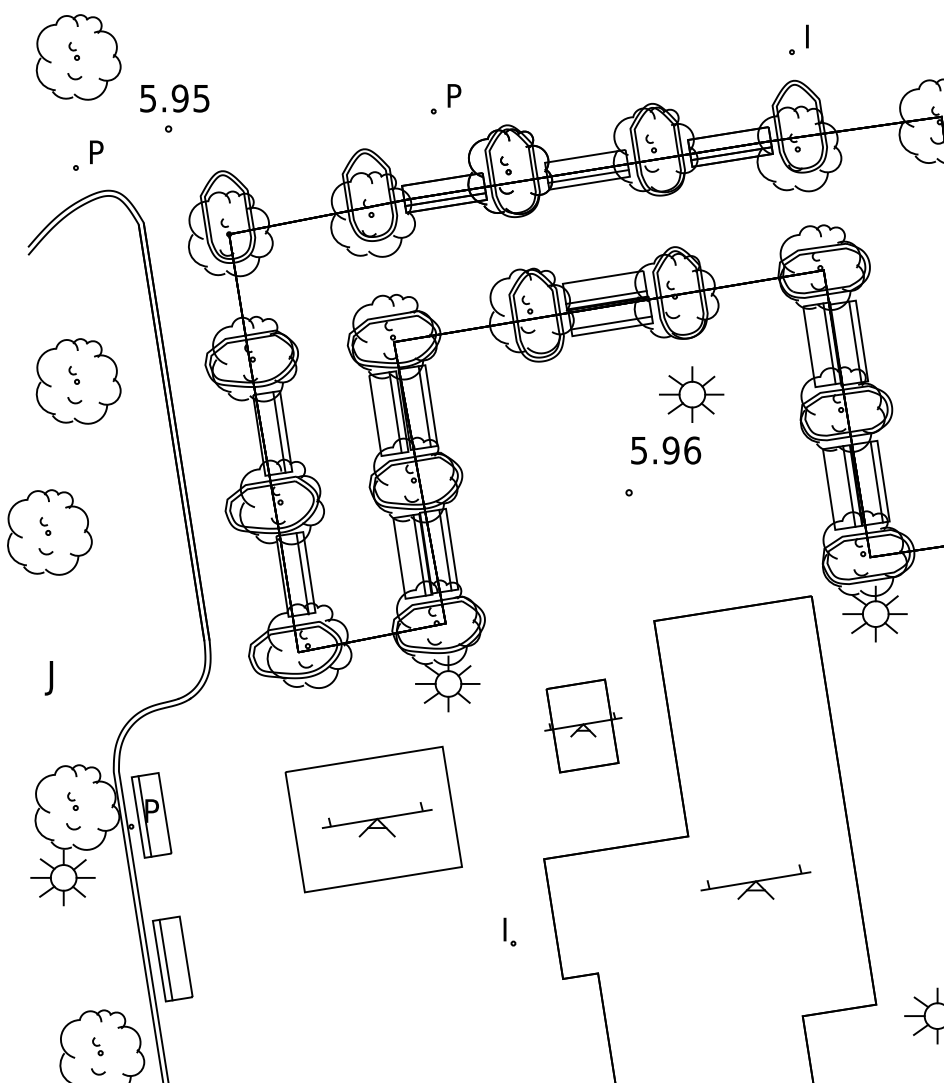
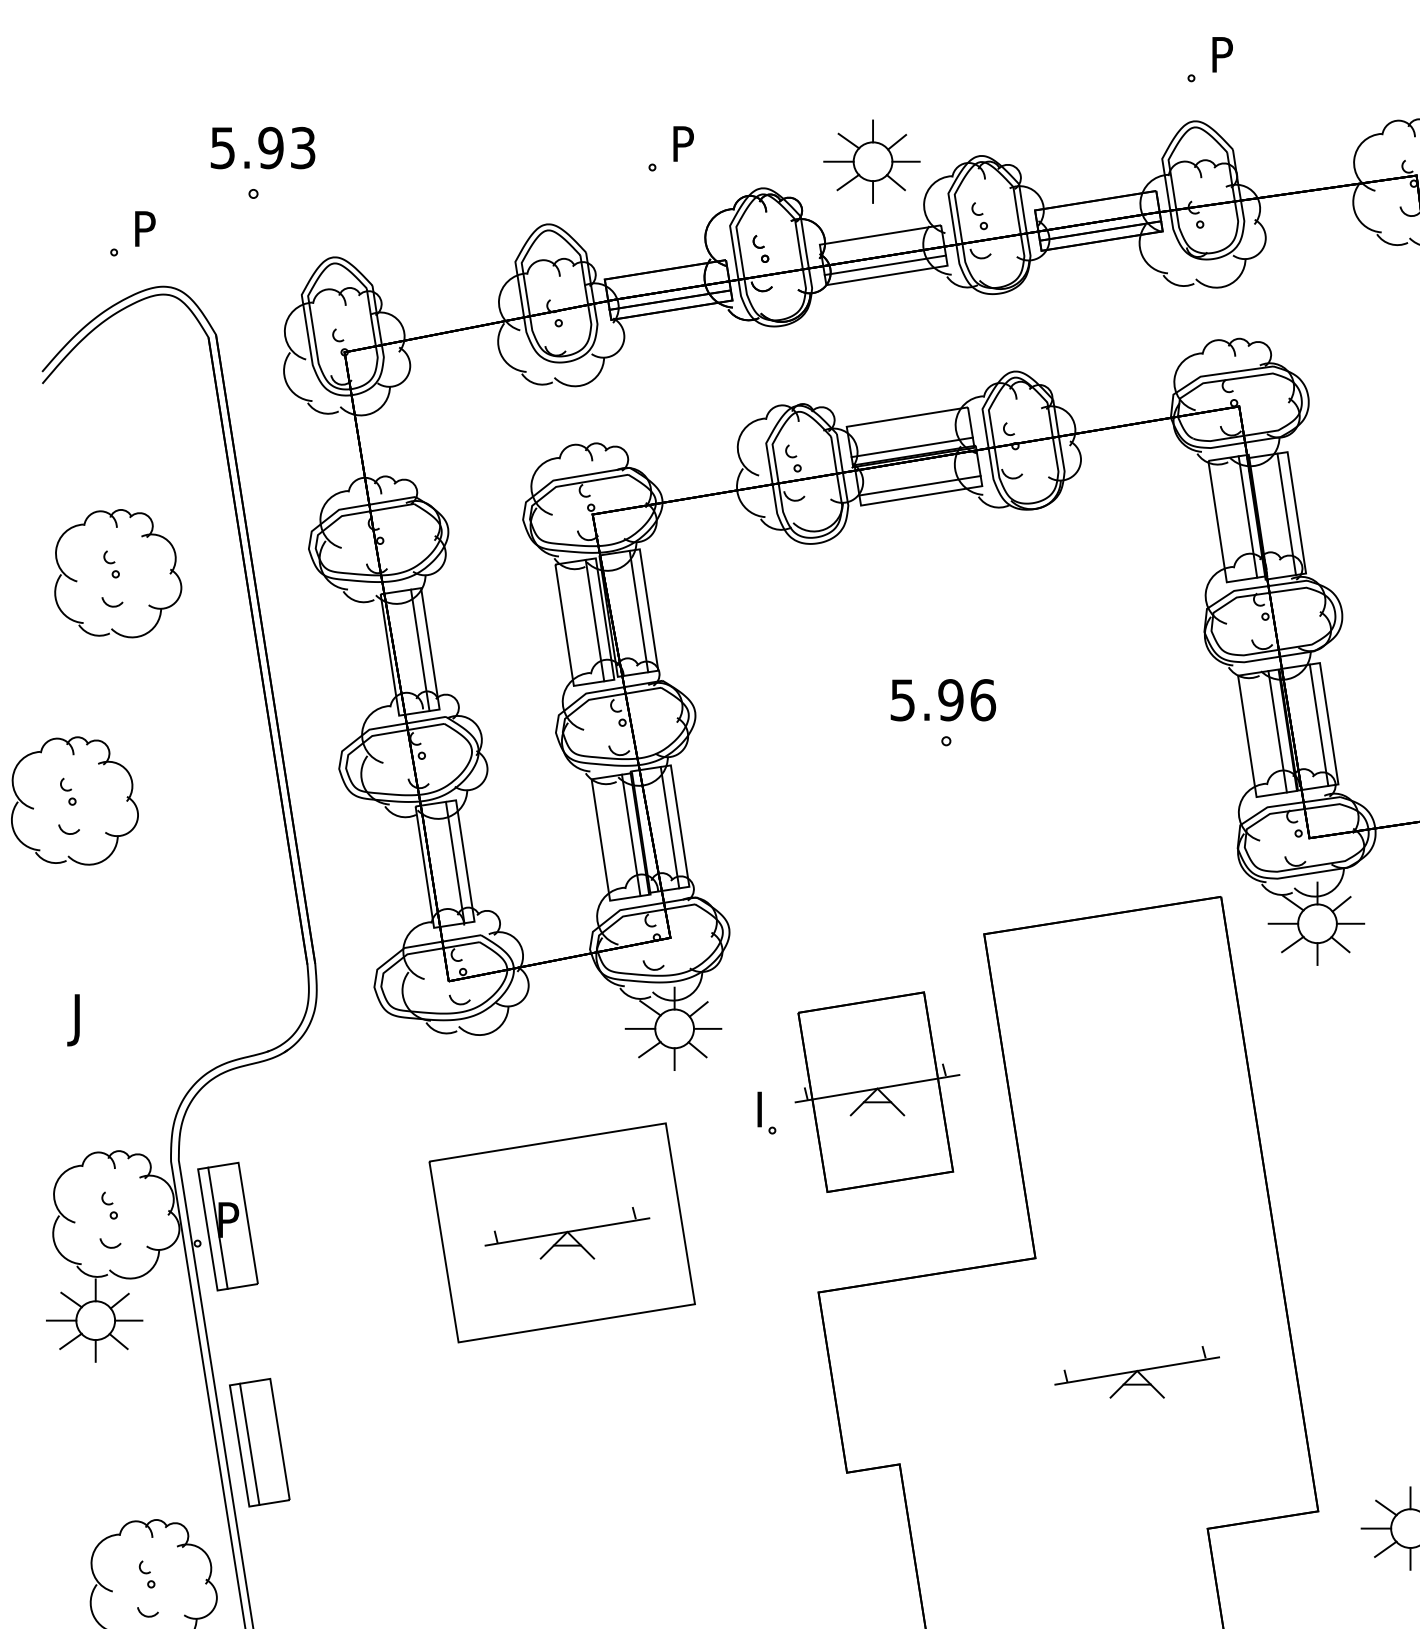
text: (813, 31) -> (1223, 47), I -> P
part: (78, 57) -> (117, 86), removed
text: (201, 97) -> (303, 146), 5.95 -> 5.93
part: (691, 394) -> (871, 161), moved
text: (666, 450) -> (943, 700), moved
part: (583, 725) -> (877, 1091), size x1.43
part: (755, 881) -> (1136, 1371), moved
part: (509, 931) -> (766, 1112), moved

